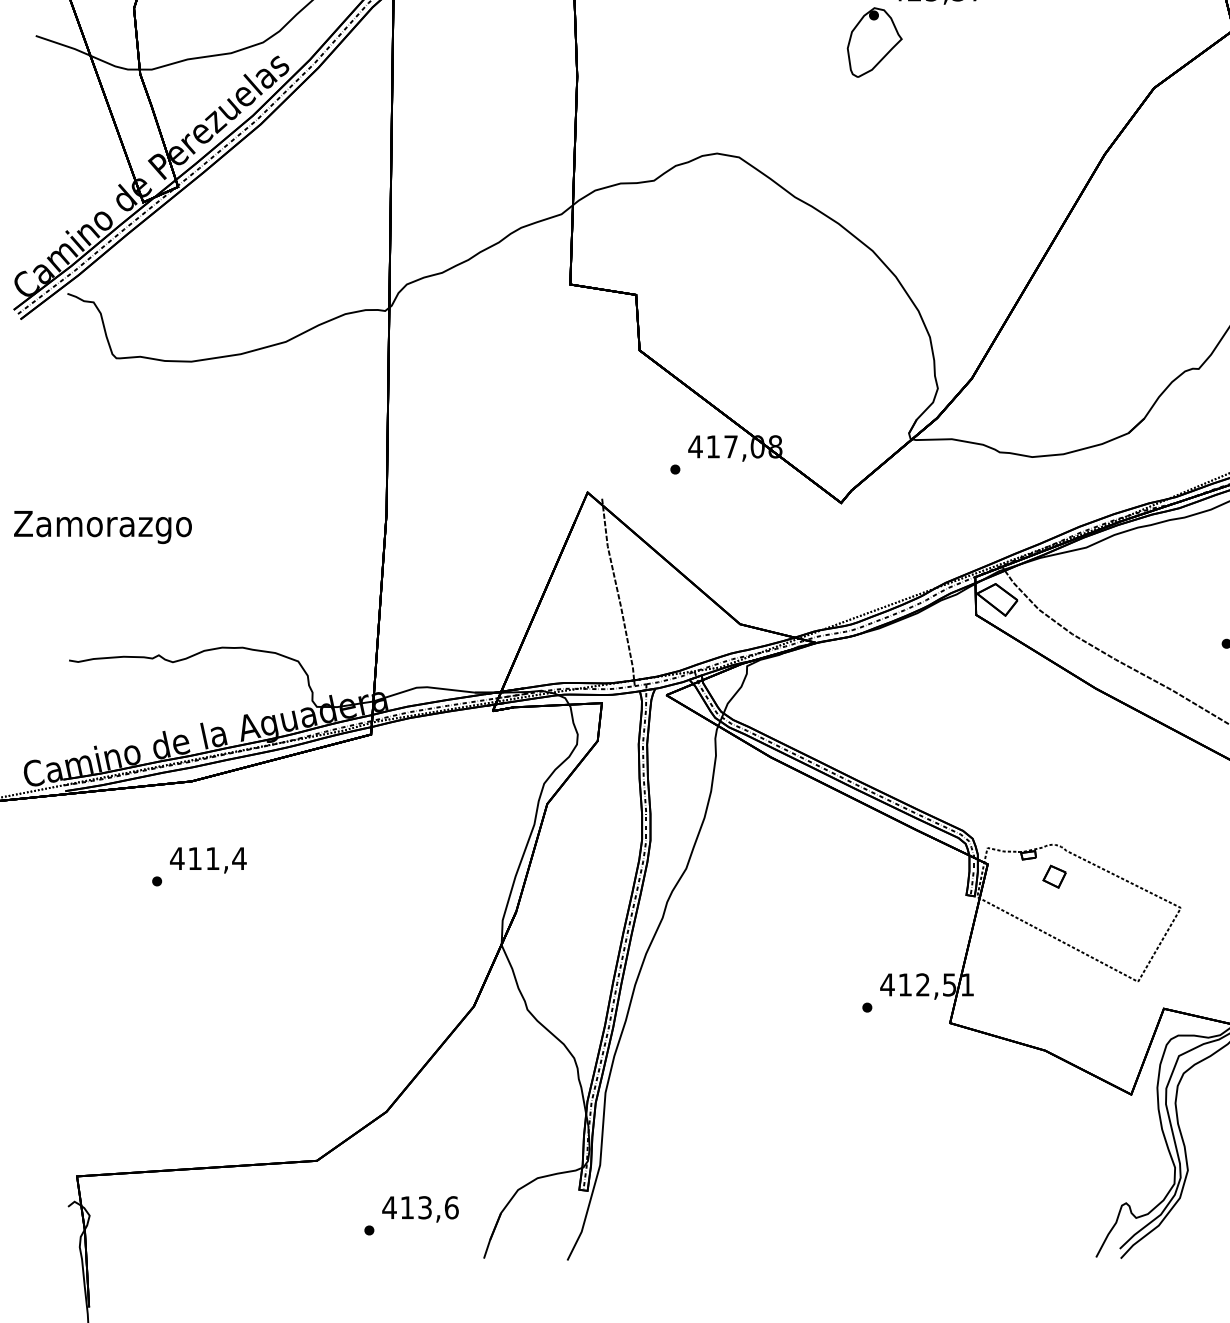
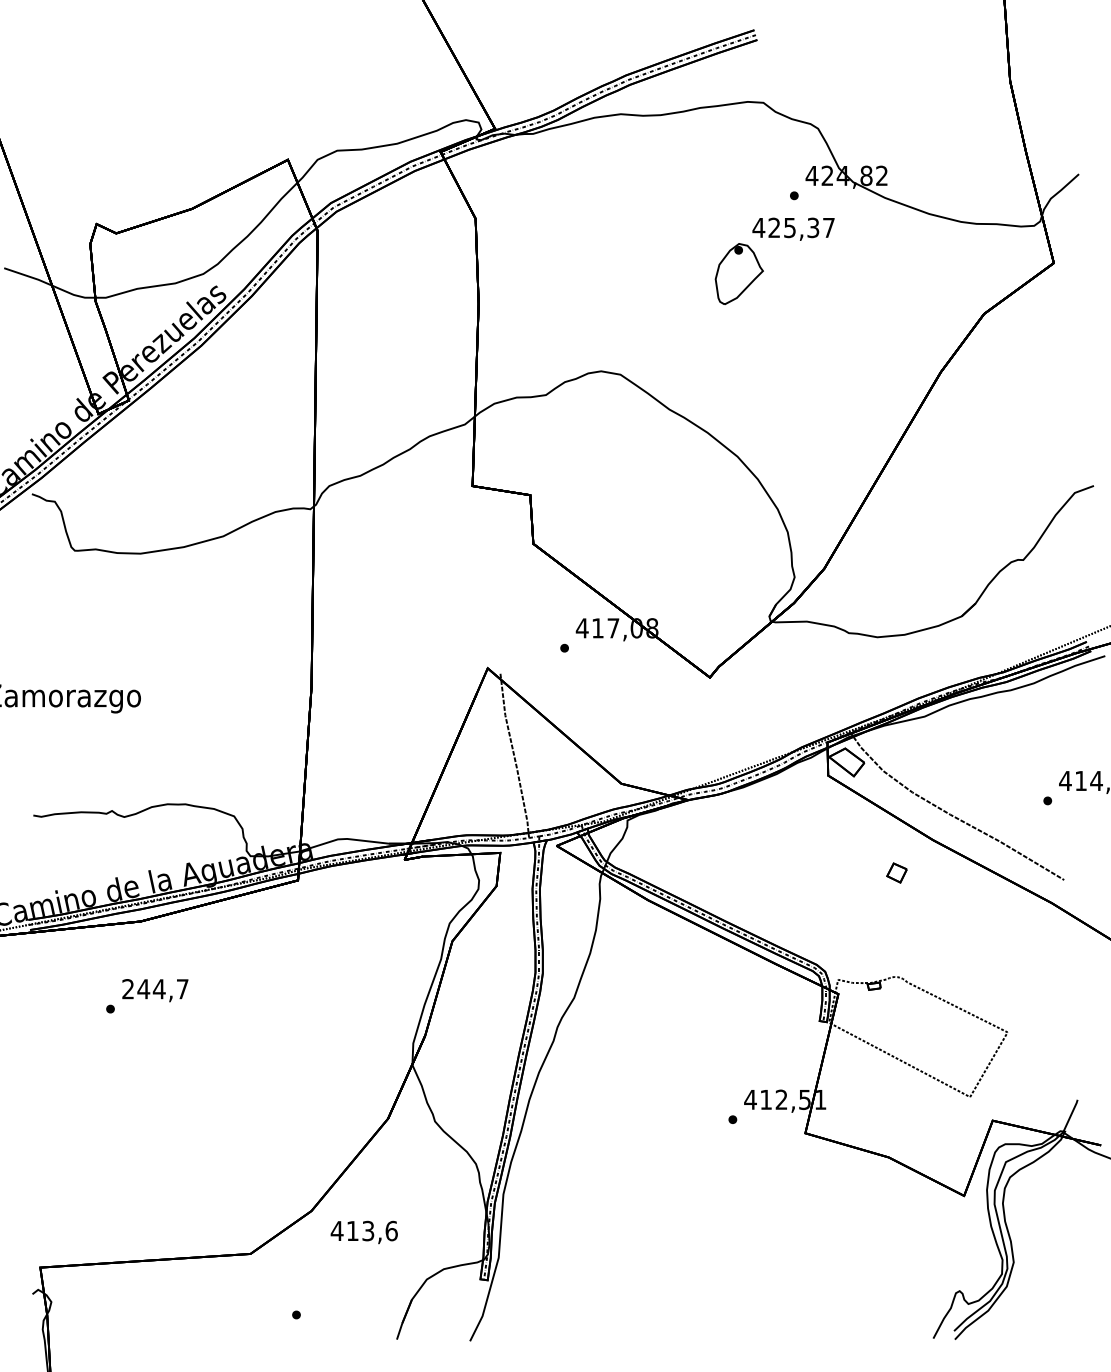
text: (208, 859) -> (155, 989), 411,4 -> 244,7
part: (1054, 876) -> (896, 872), moved
text: (419, 1209) -> (363, 1232), moved

